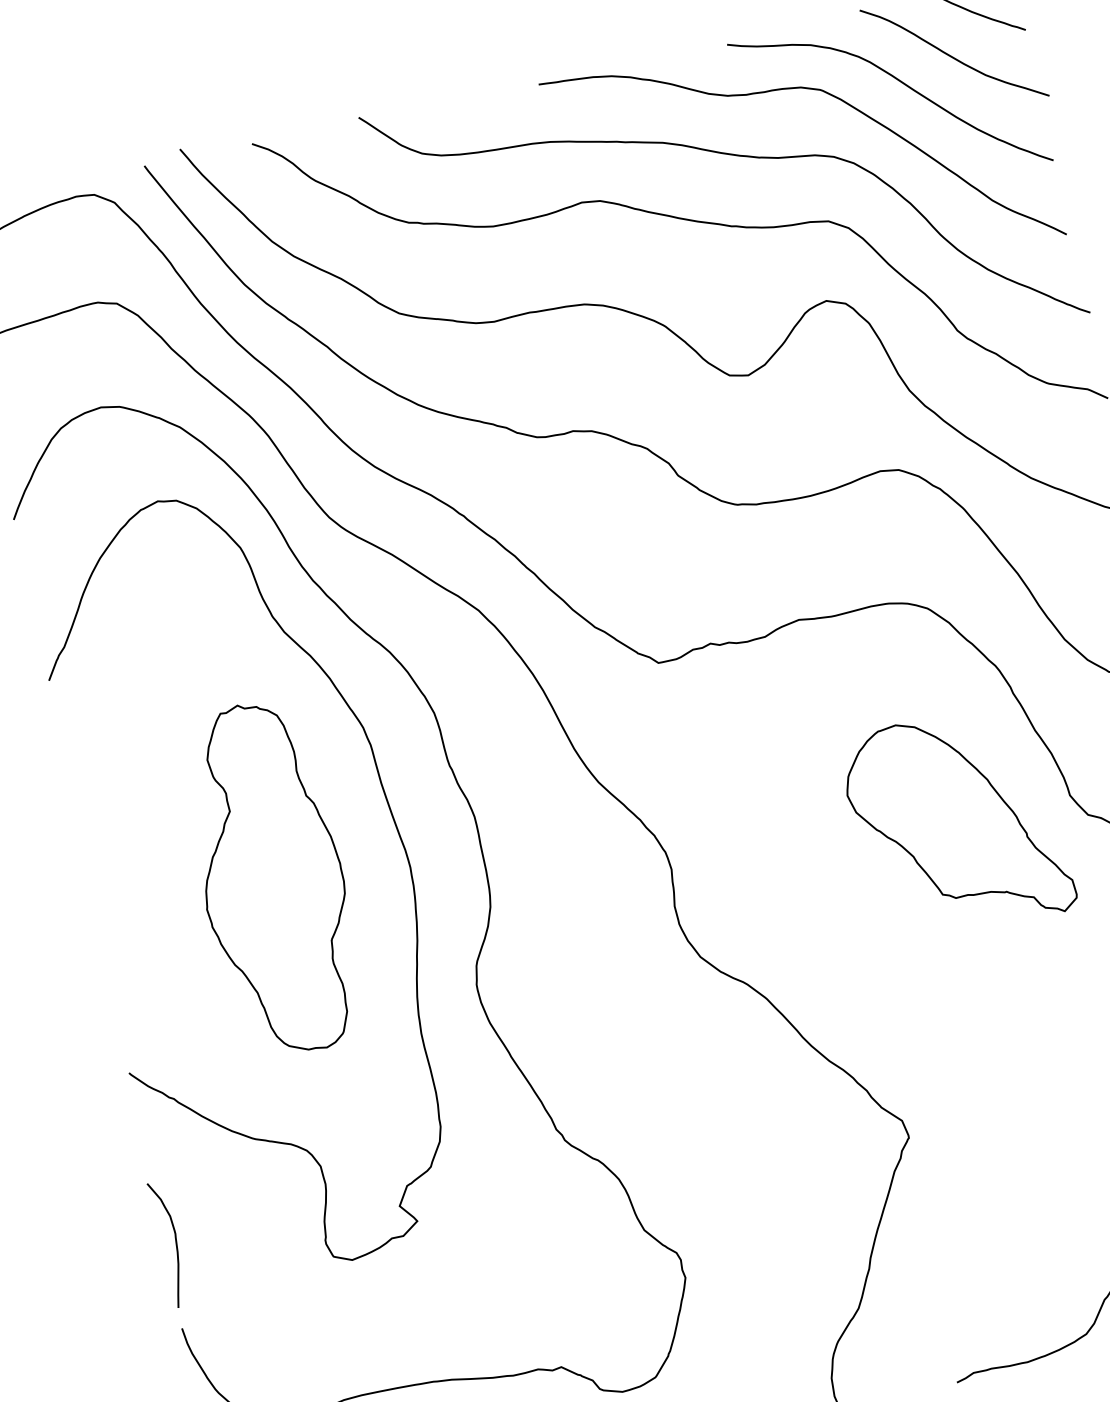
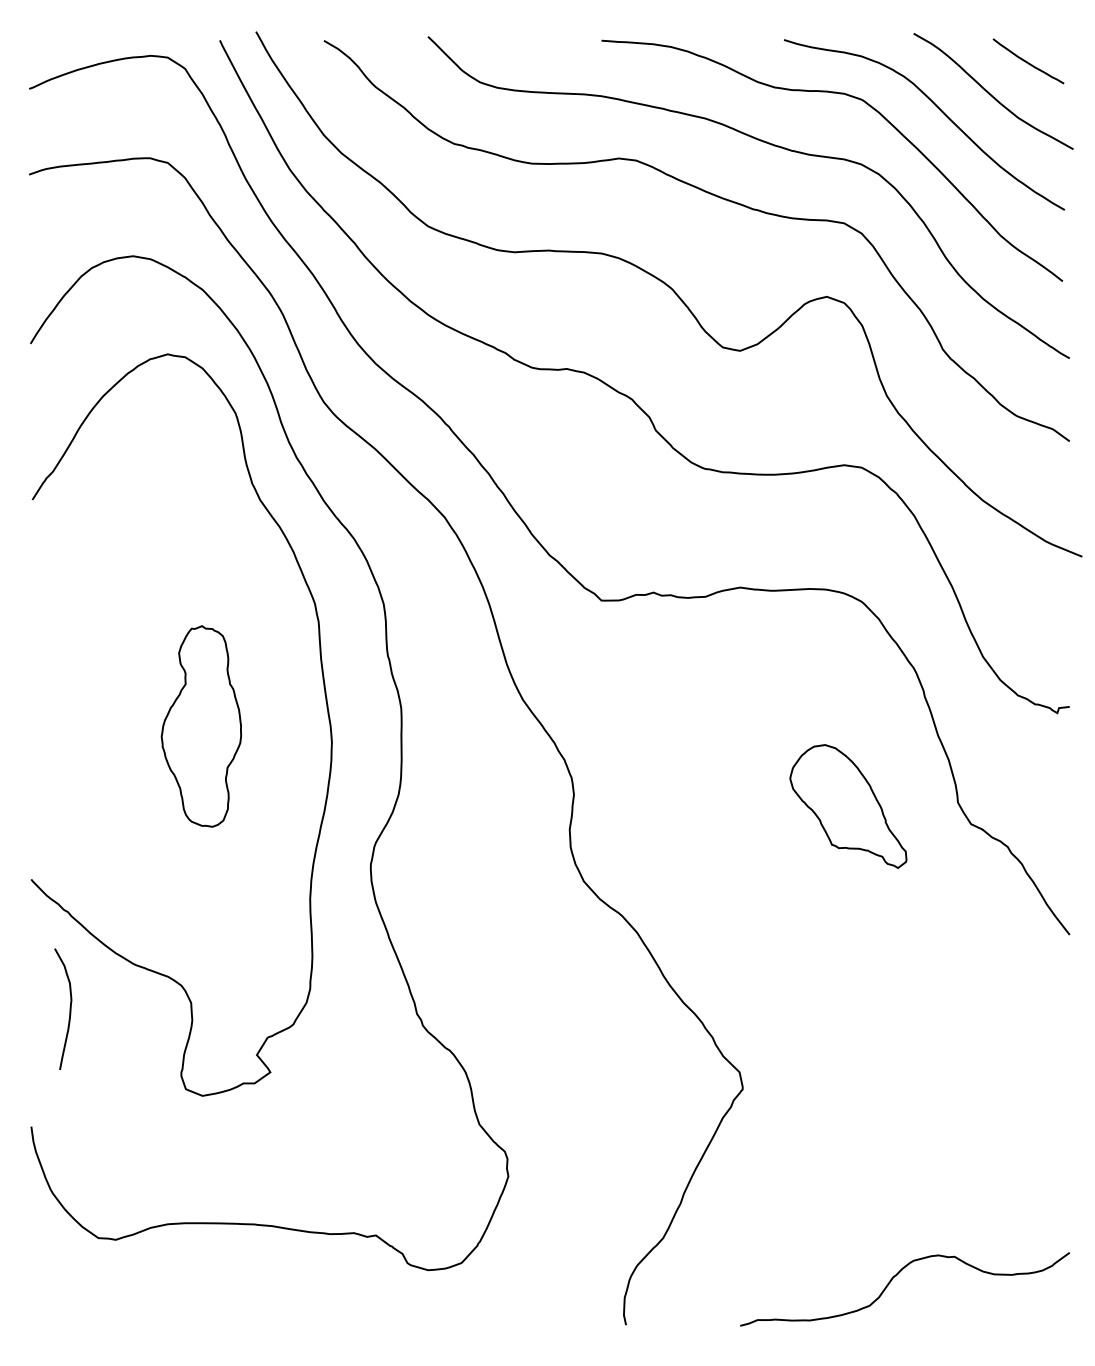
part: (957, 822) -> (848, 806), size x0.6
part: (272, 878) -> (201, 726), size x0.6
curve: (175, 1242) -> (69, 1008), moved

